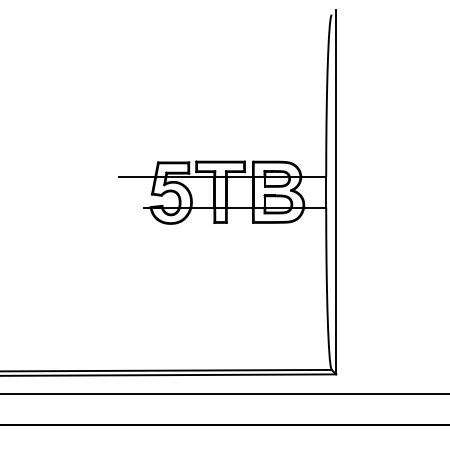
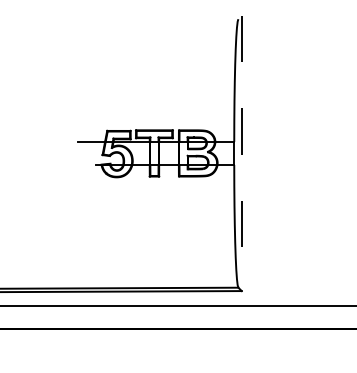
line: (335, 192) -> (241, 153), solid -> dashed

